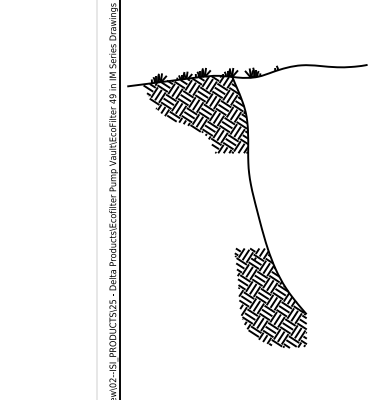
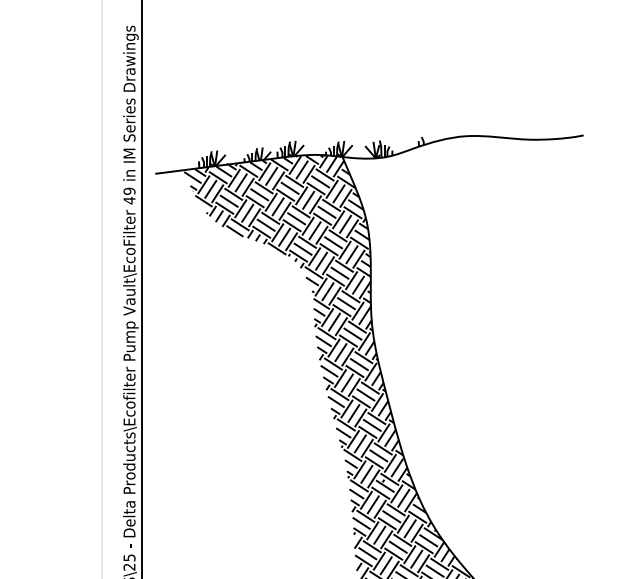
hatch: (241, 200) -> (358, 377), added

